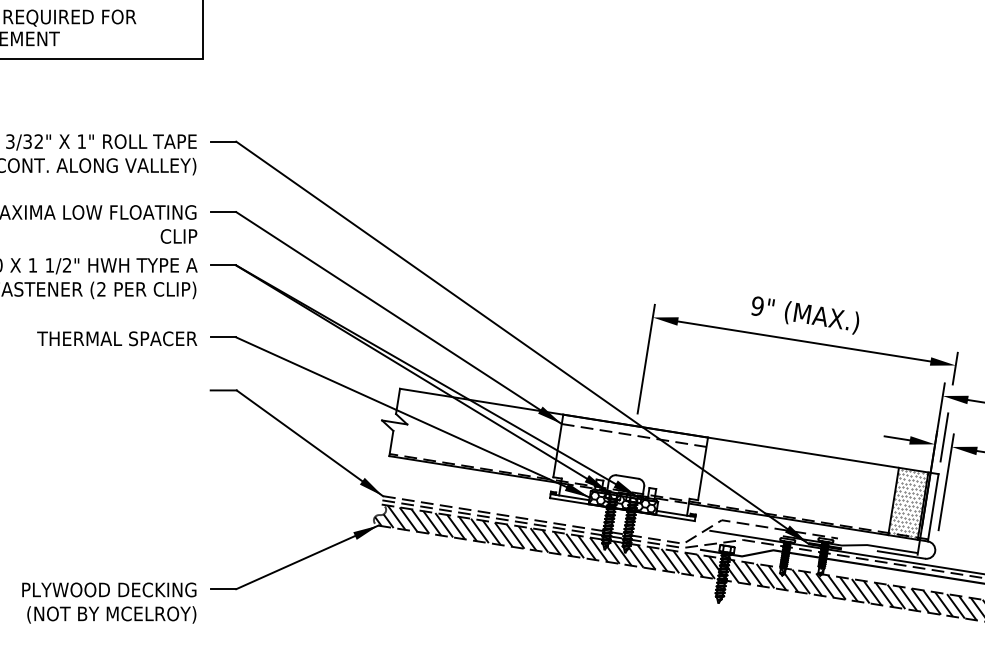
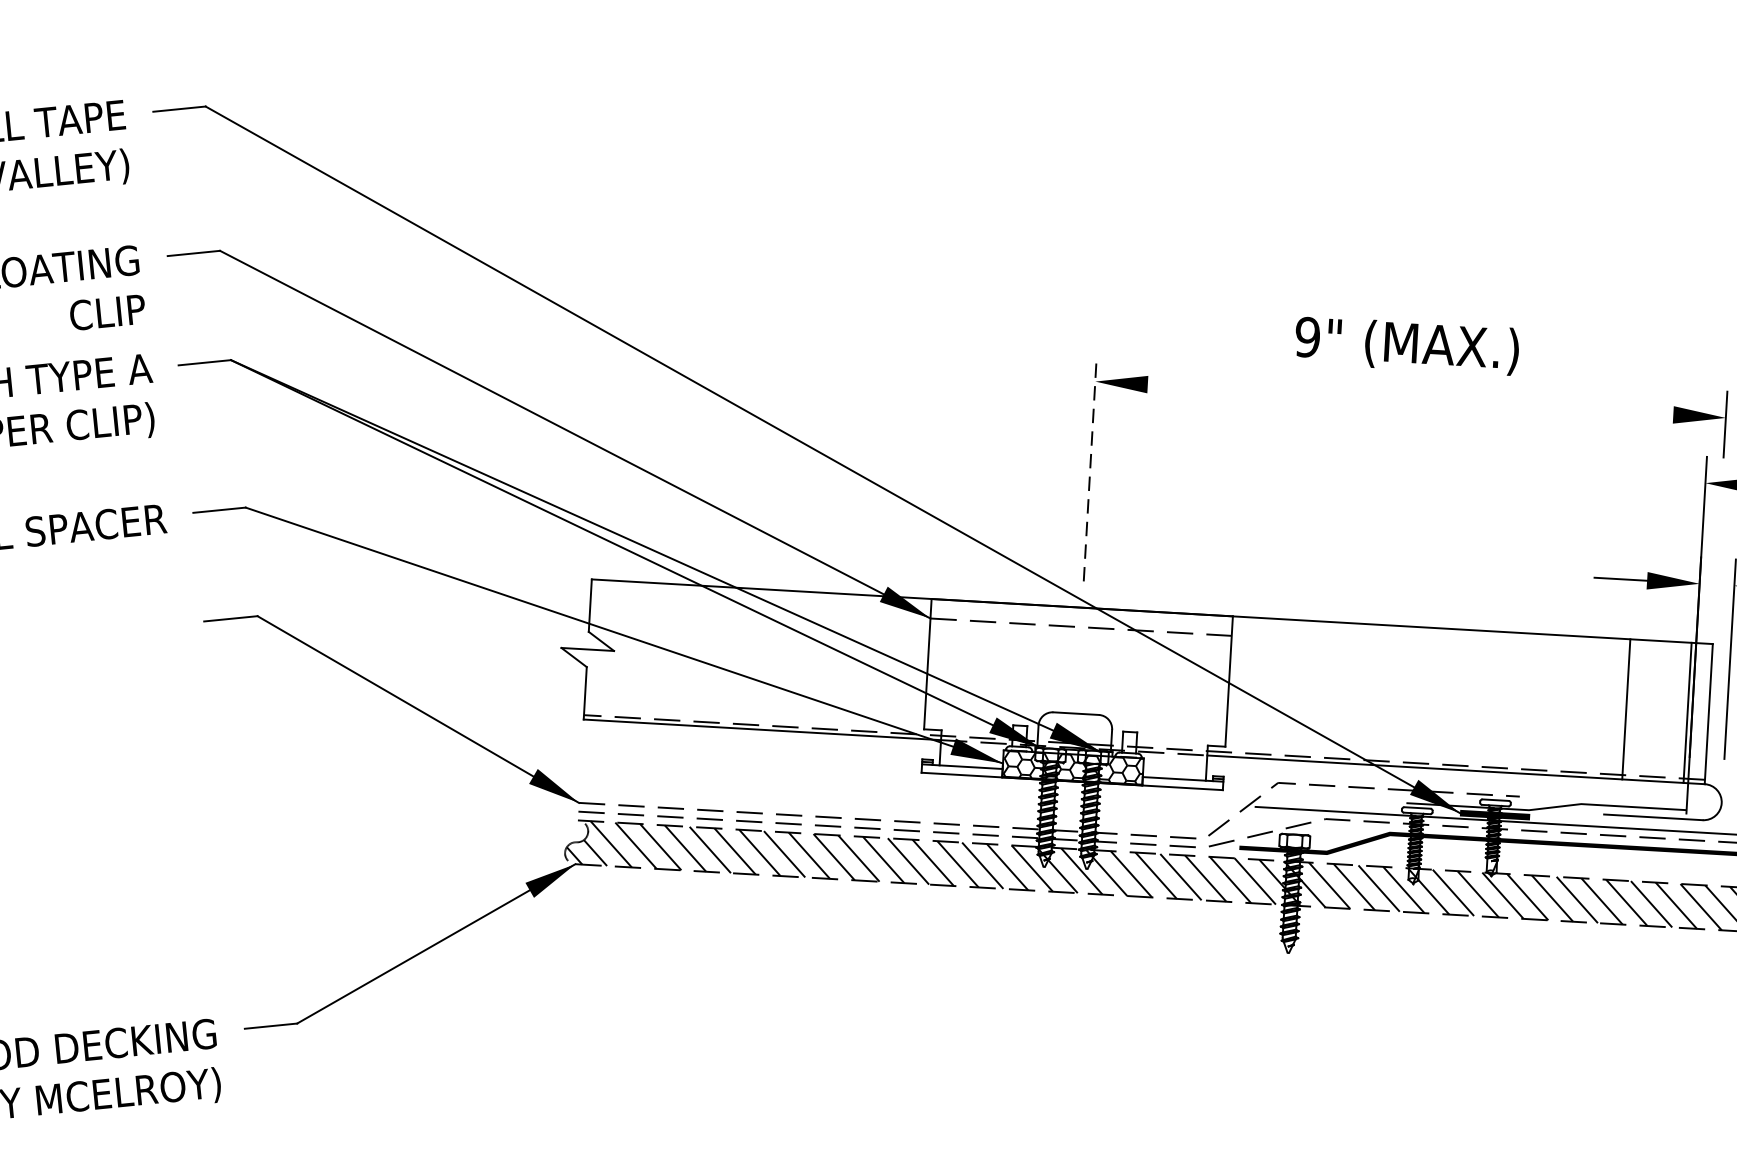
line: (804, 341) -> (1410, 399), removed
line: (646, 359) -> (1090, 468), solid -> dashed
line: (944, 437) -> (1717, 567), removed
hatch: (907, 502) -> (1654, 708), removed

